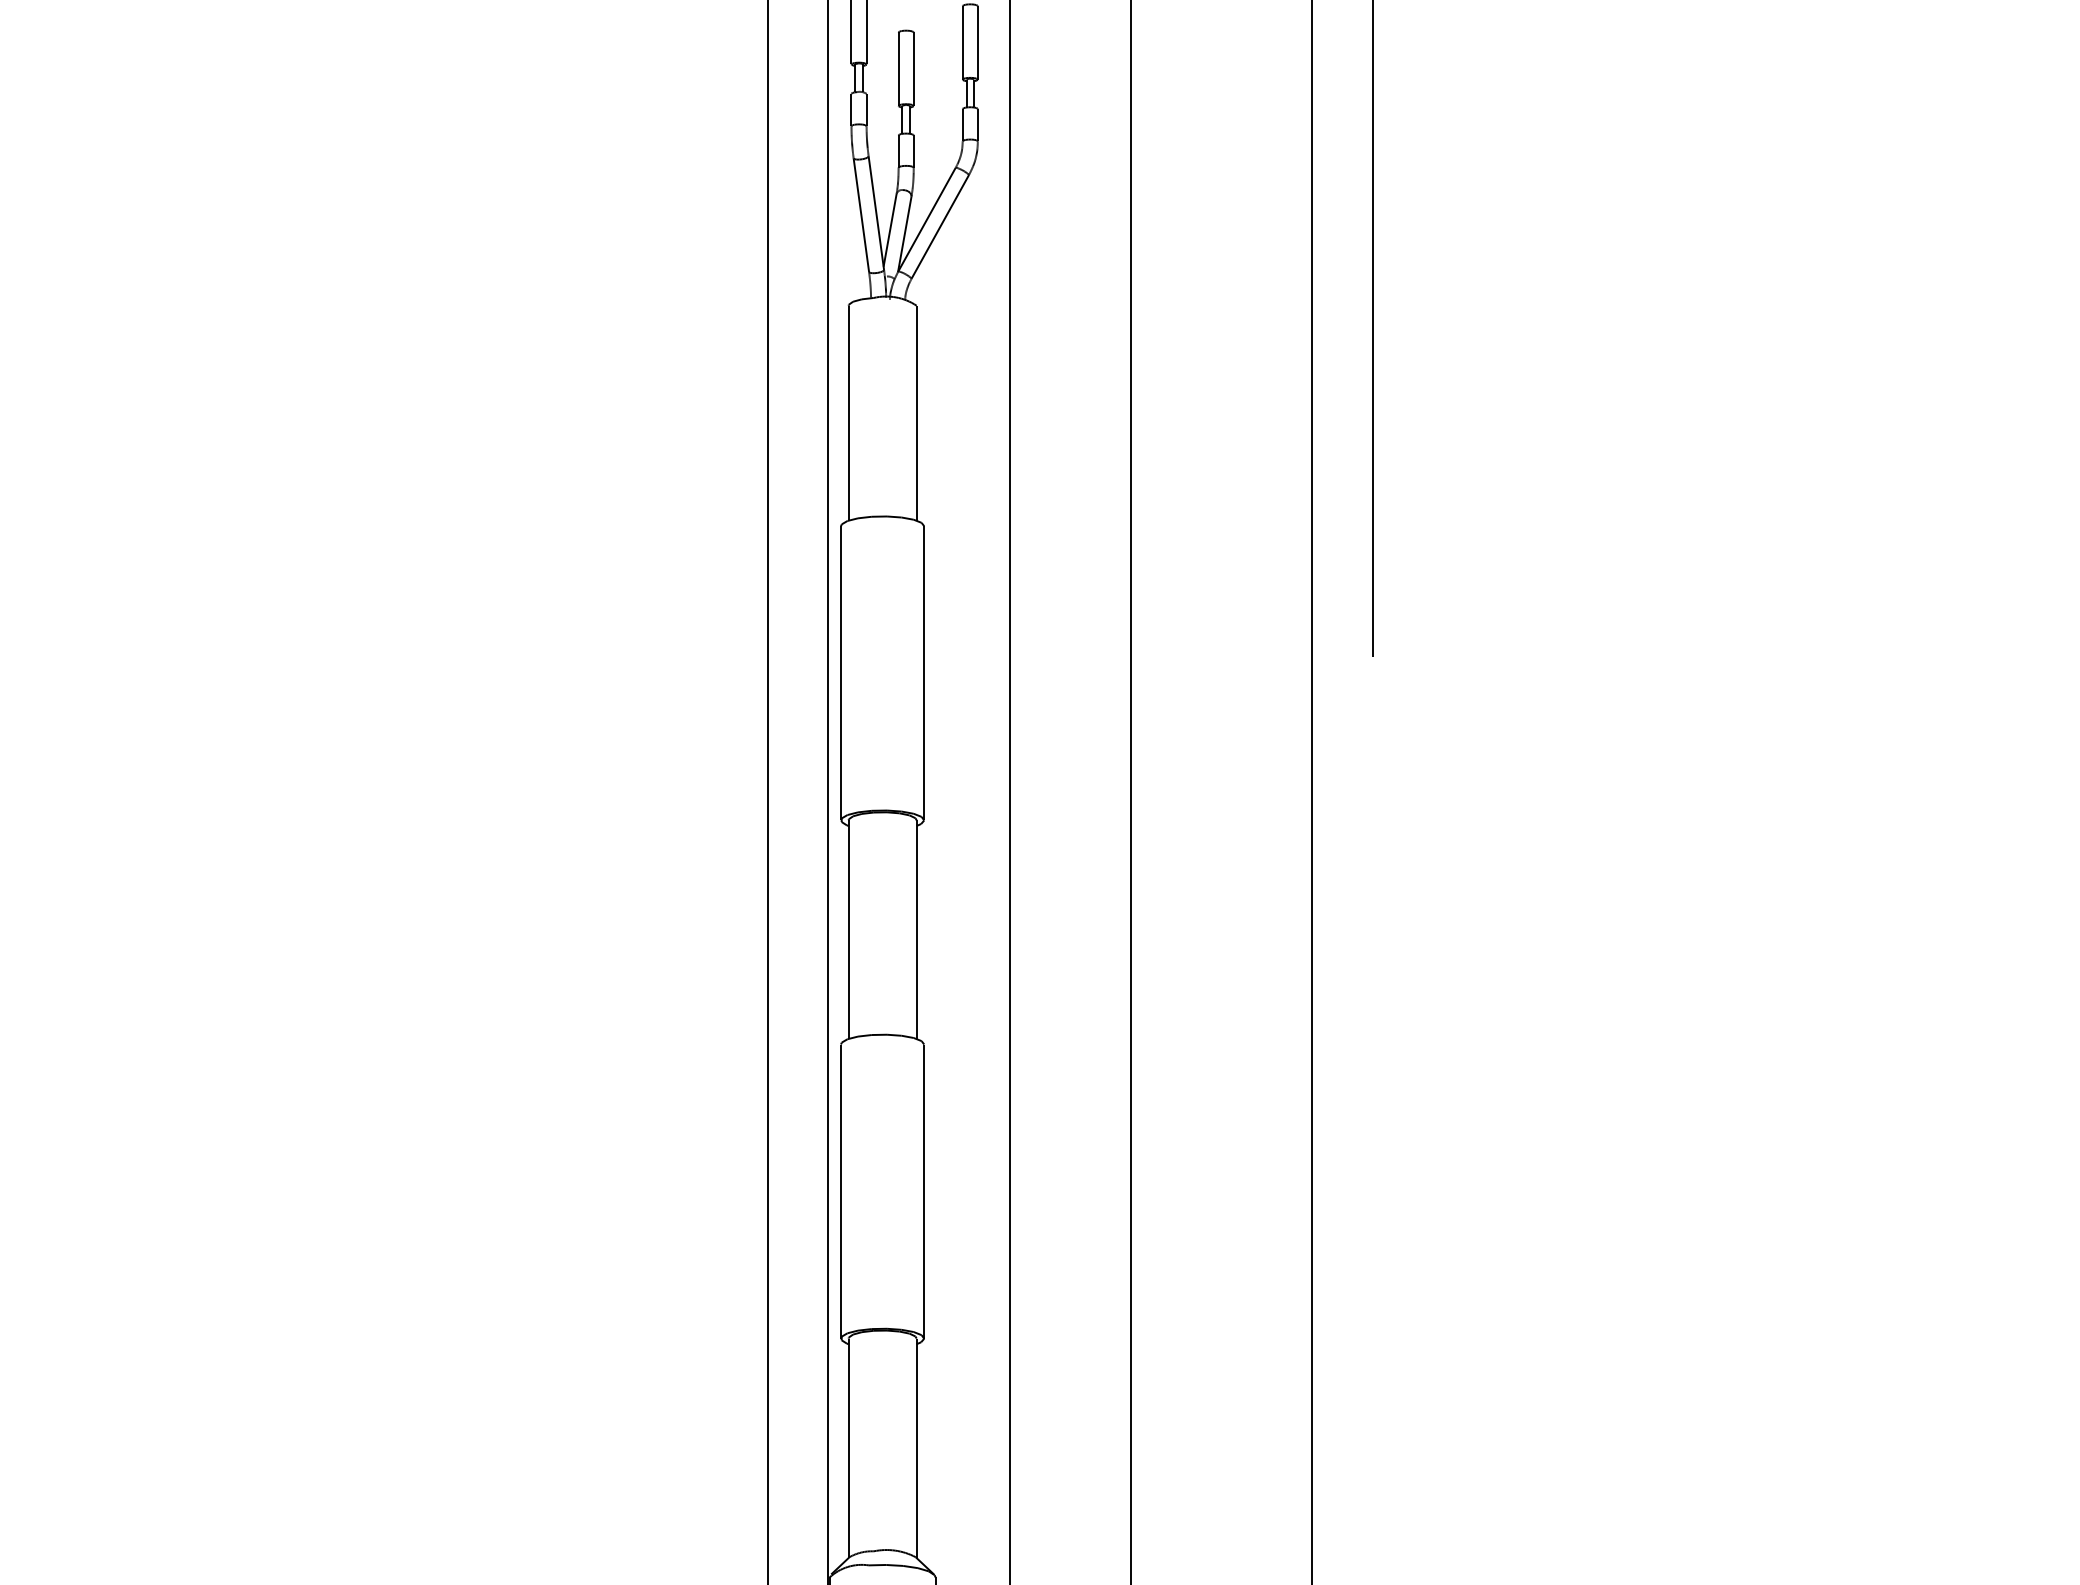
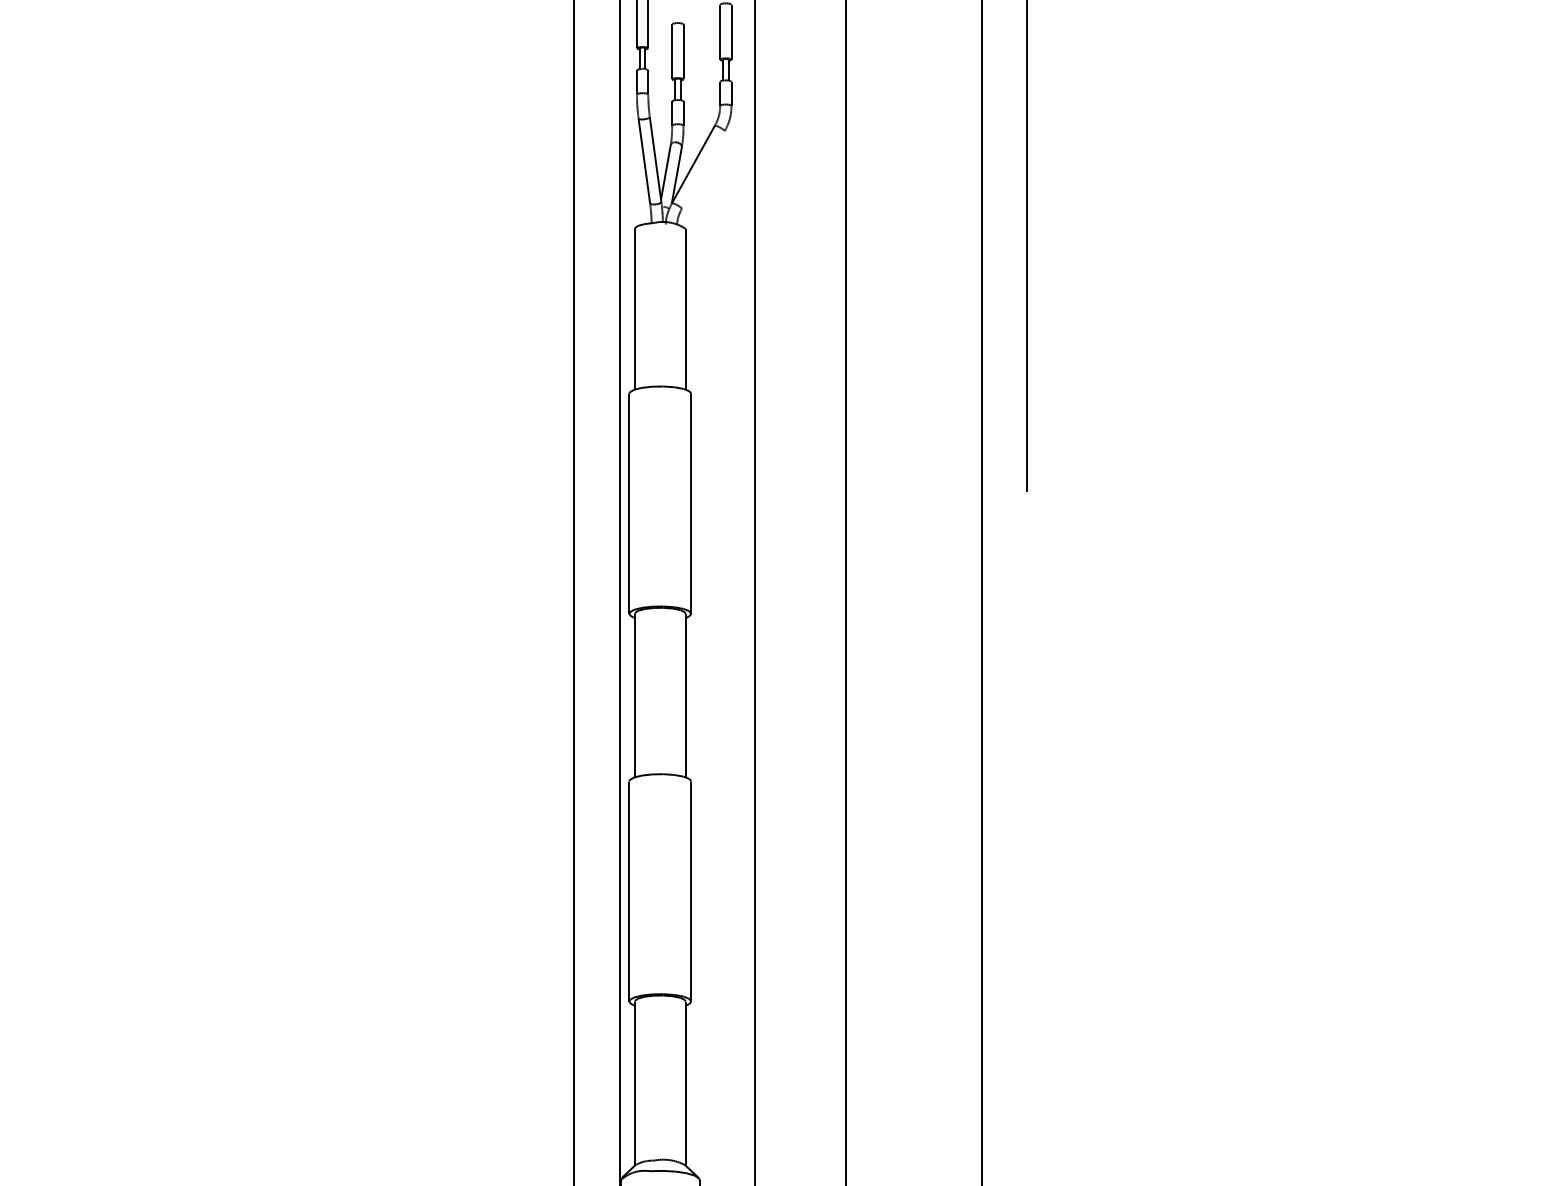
line: (940, 226) -> (703, 169), removed

